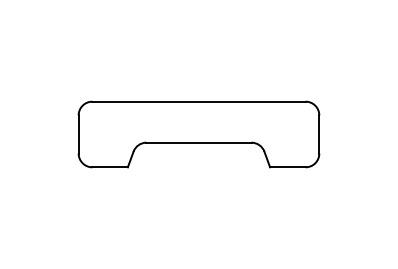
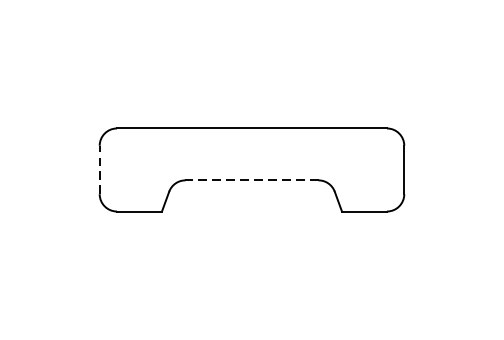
line: (78, 134) -> (99, 170), solid -> dashed
line: (199, 142) -> (252, 180), solid -> dashed

